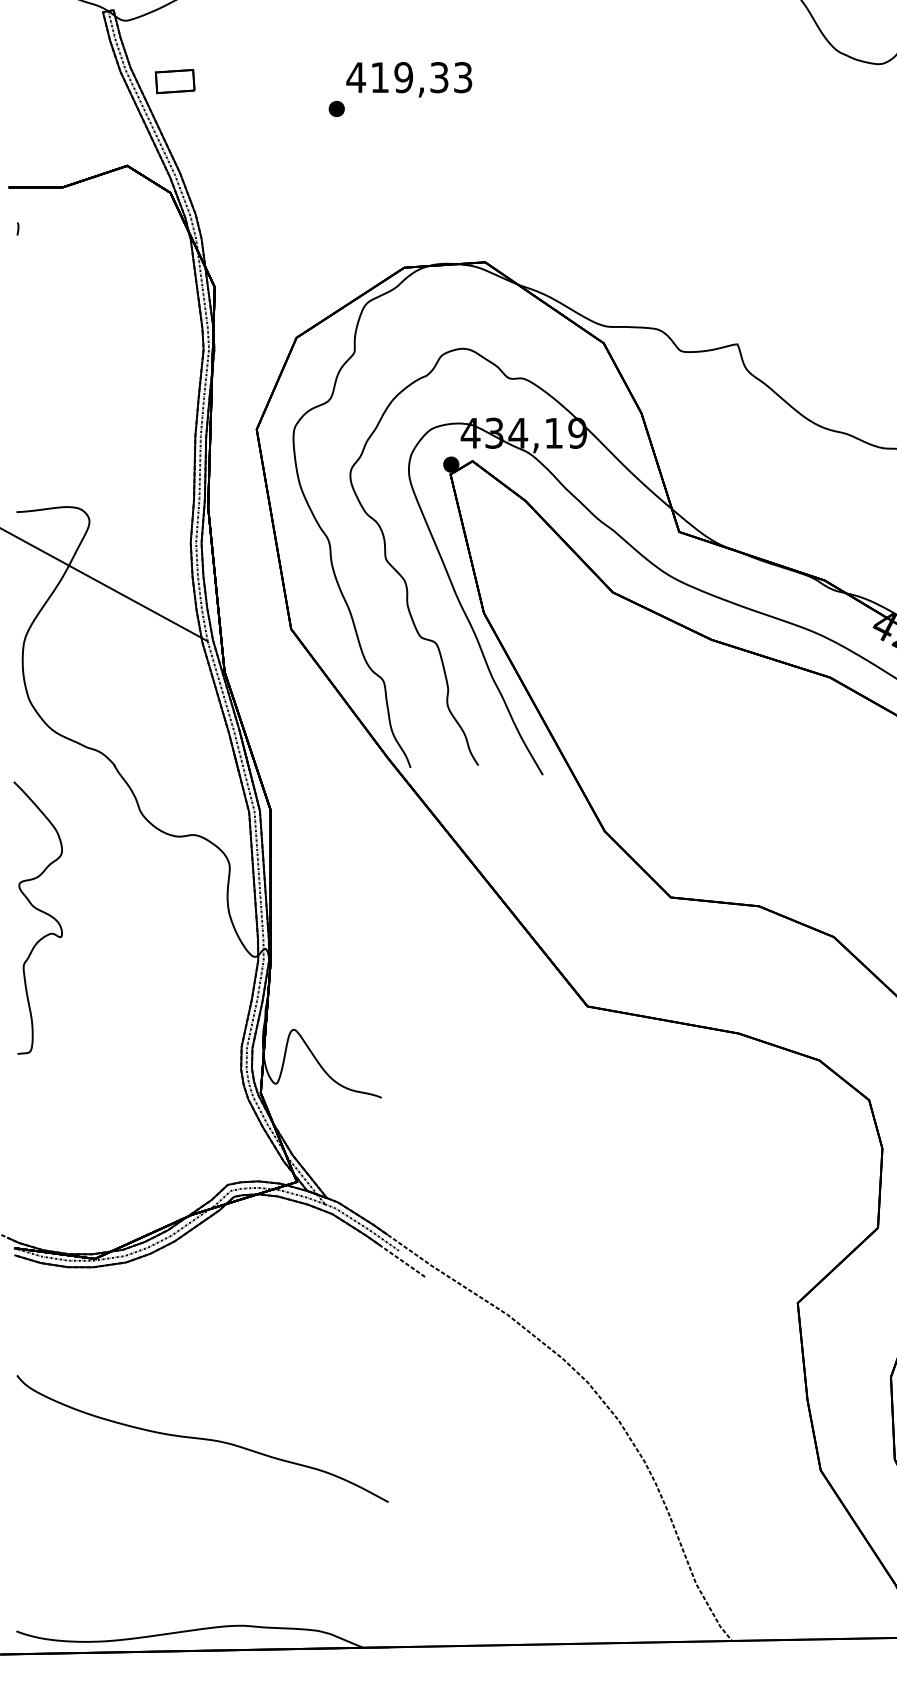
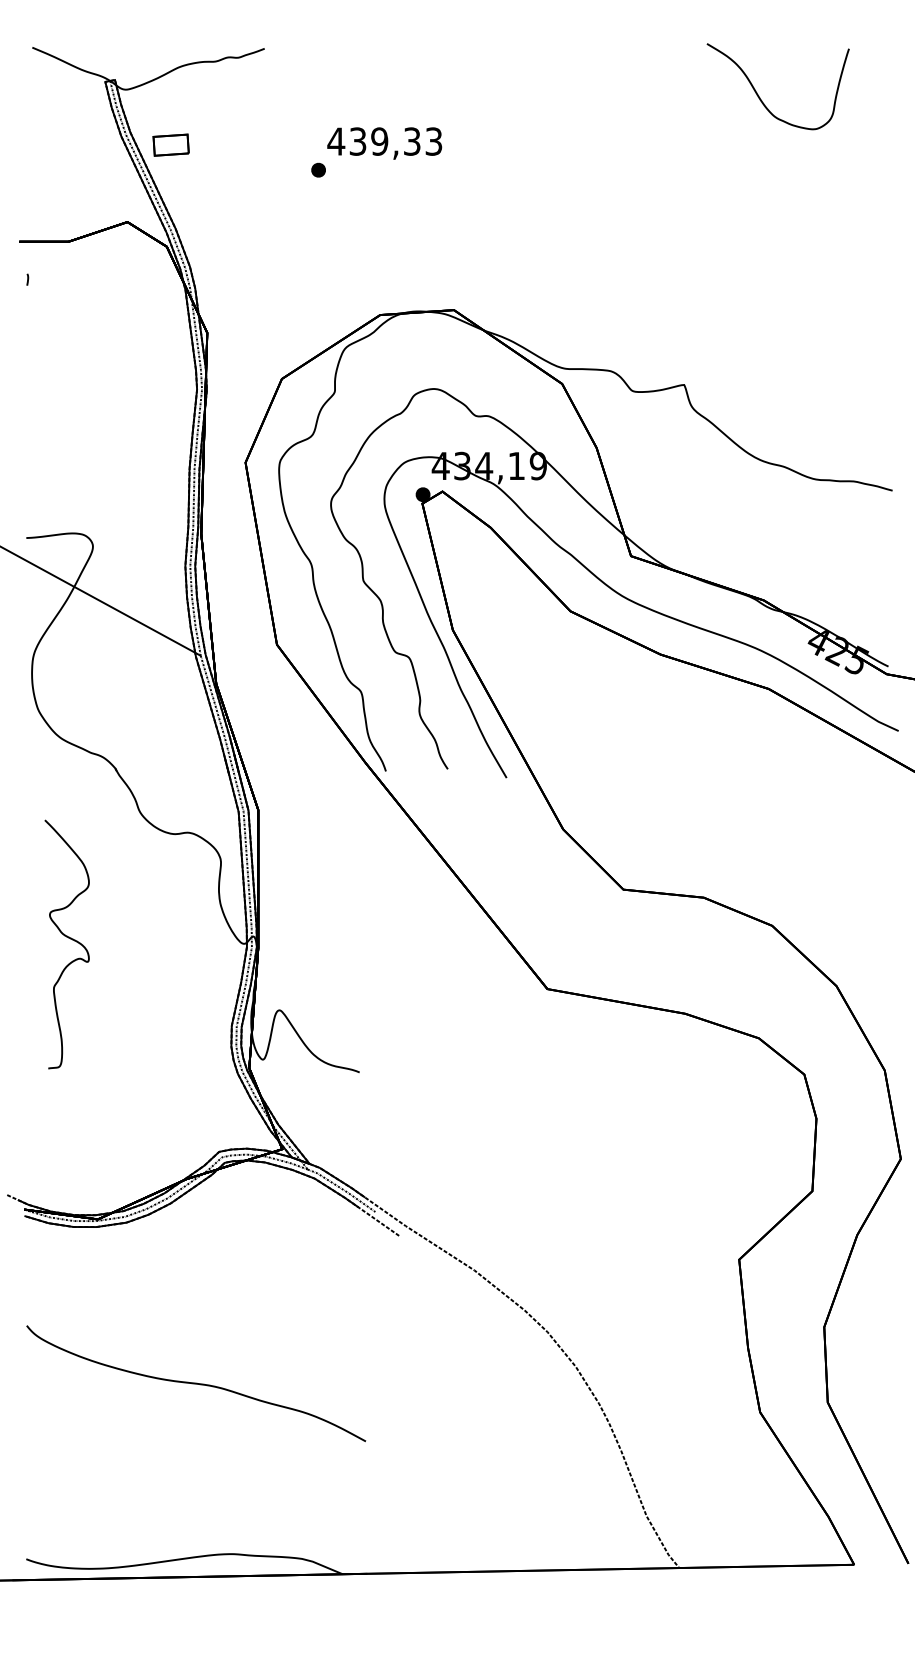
text: (379, 77) -> (357, 141), 419,33 -> 439,33
part: (39, 911) -> (68, 938), moved

